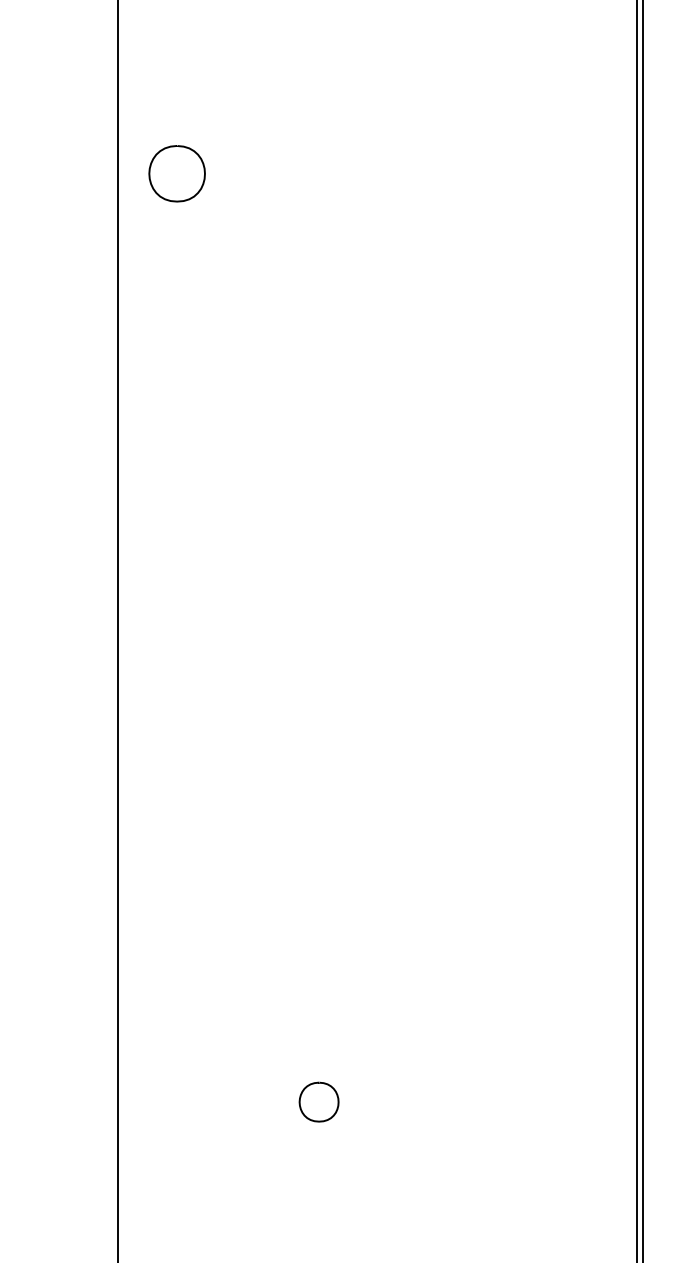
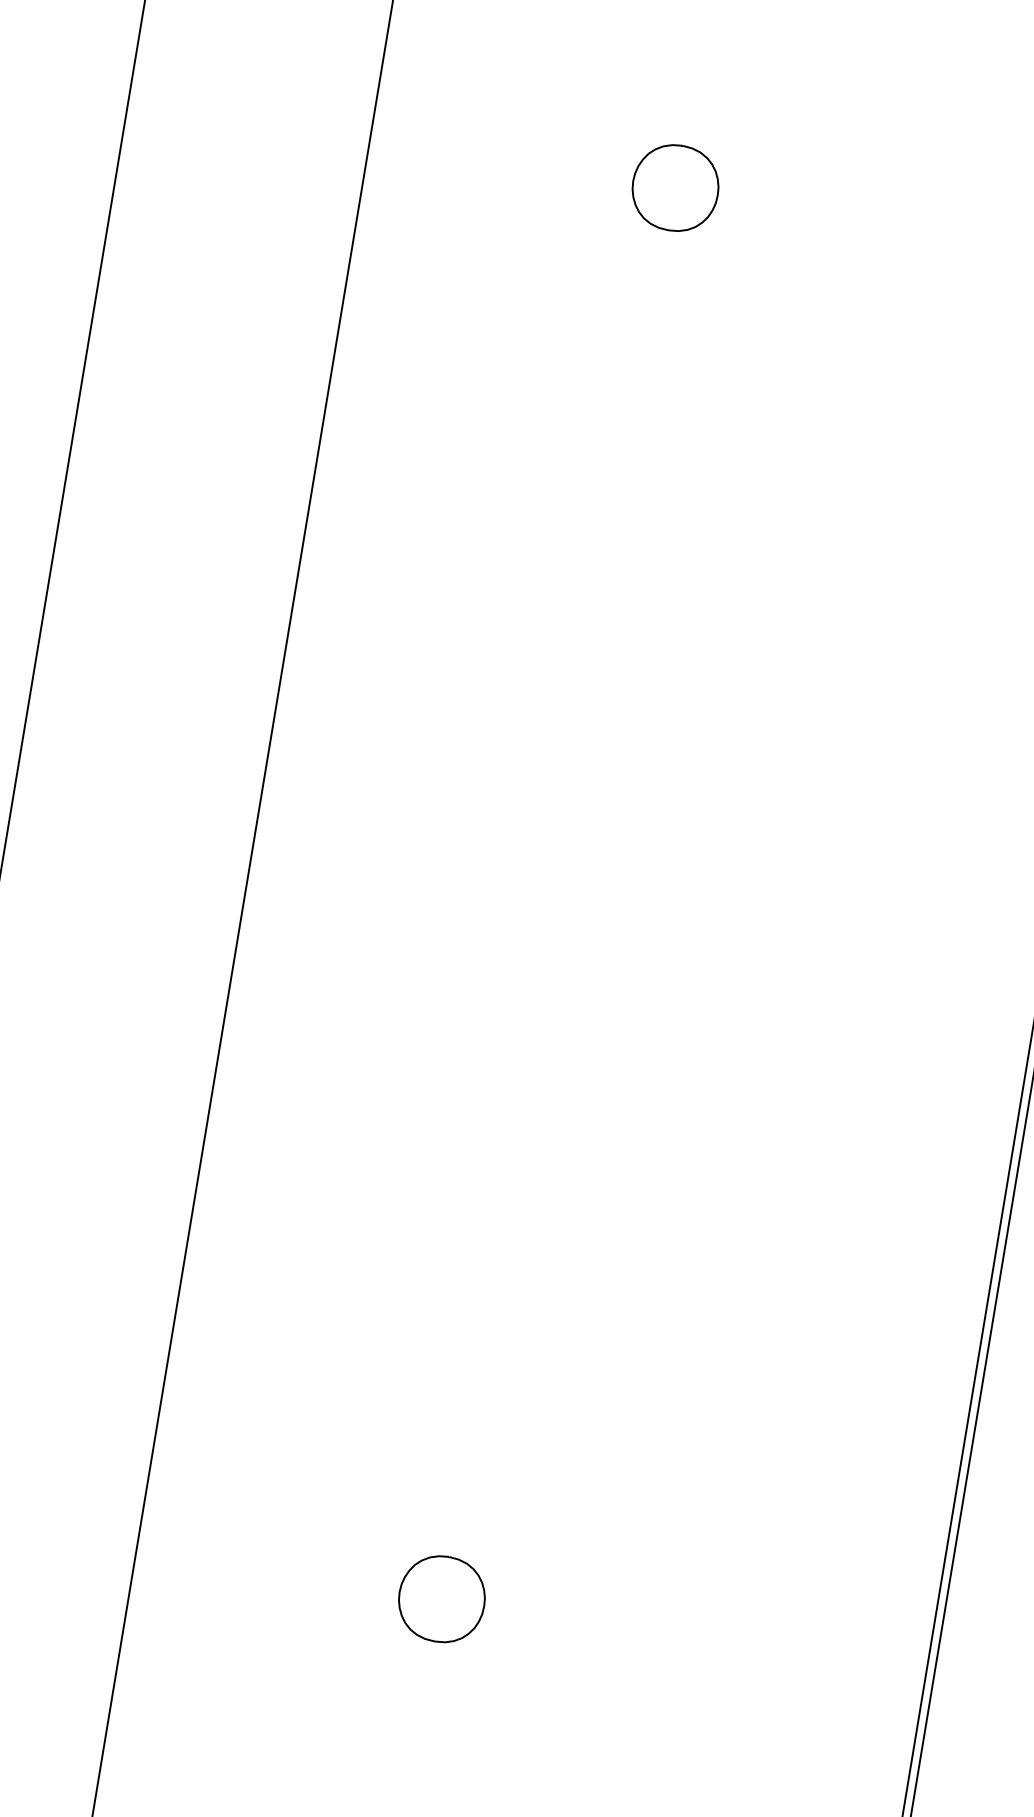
part: (176, 173) -> (674, 187), moved
part: (318, 1101) -> (441, 1597), size x1.43

